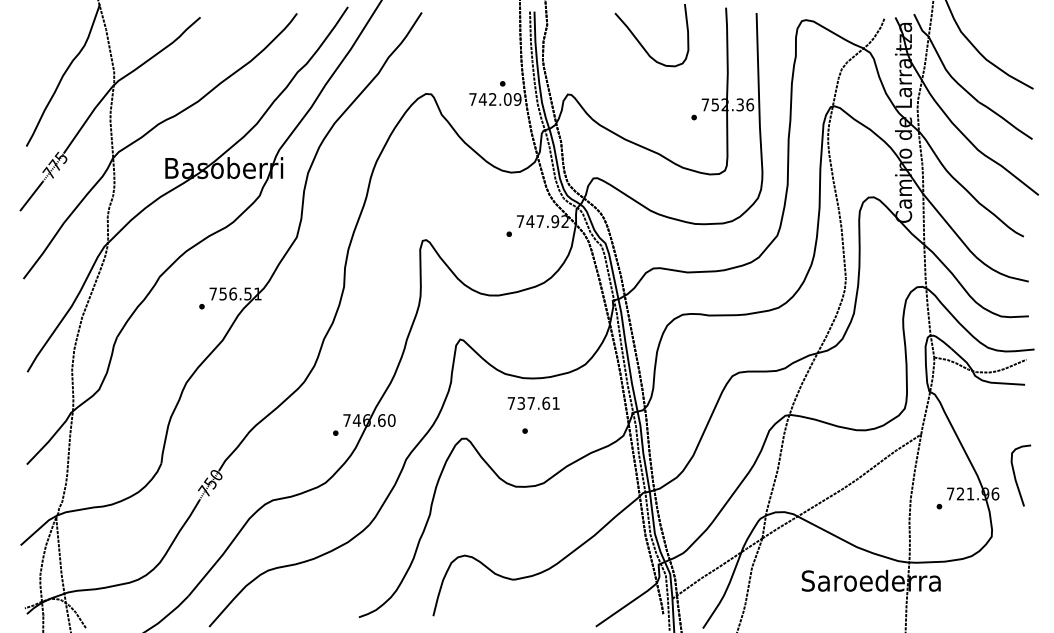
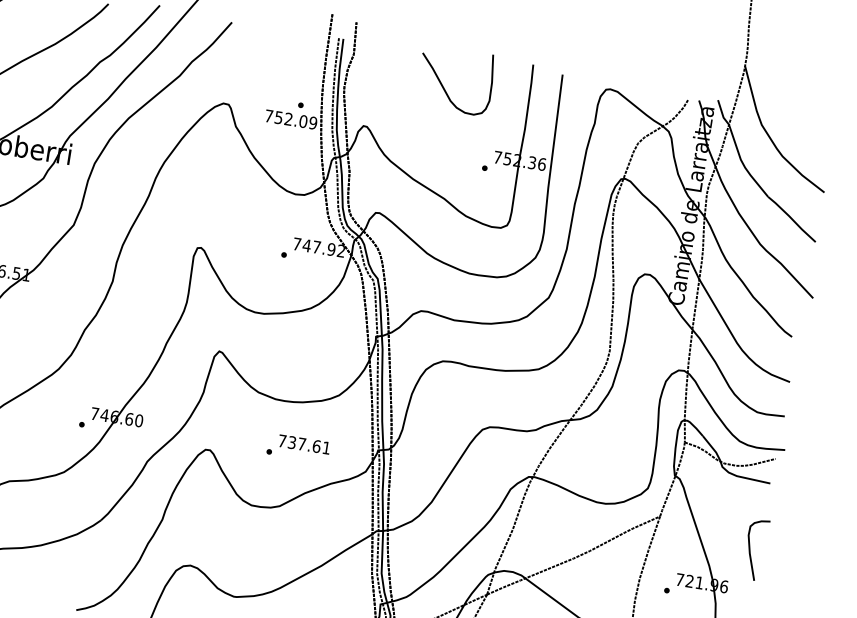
text: (482, 99) -> (278, 117), 742.09 -> 752.09
text: (533, 403) -> (304, 444), moved
curve: (1015, 475) -> (750, 548), moved

